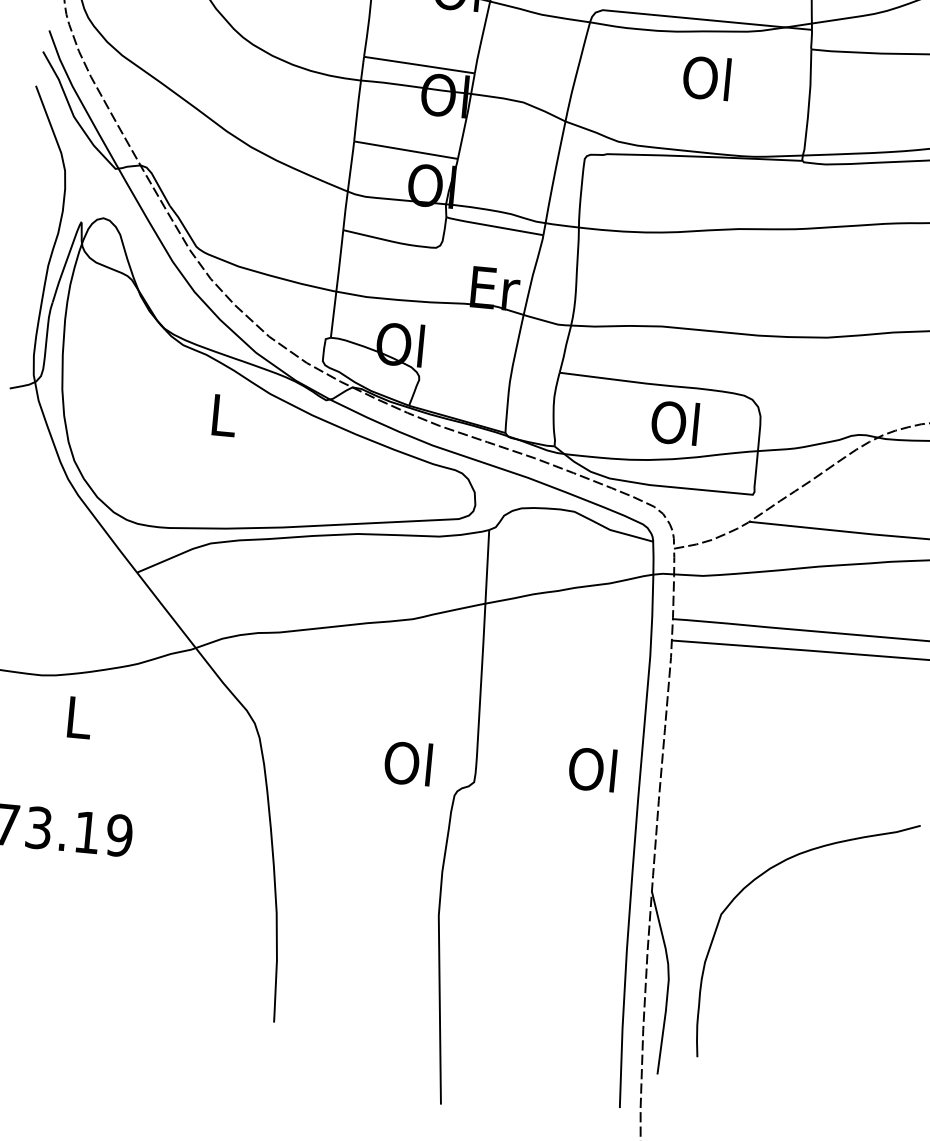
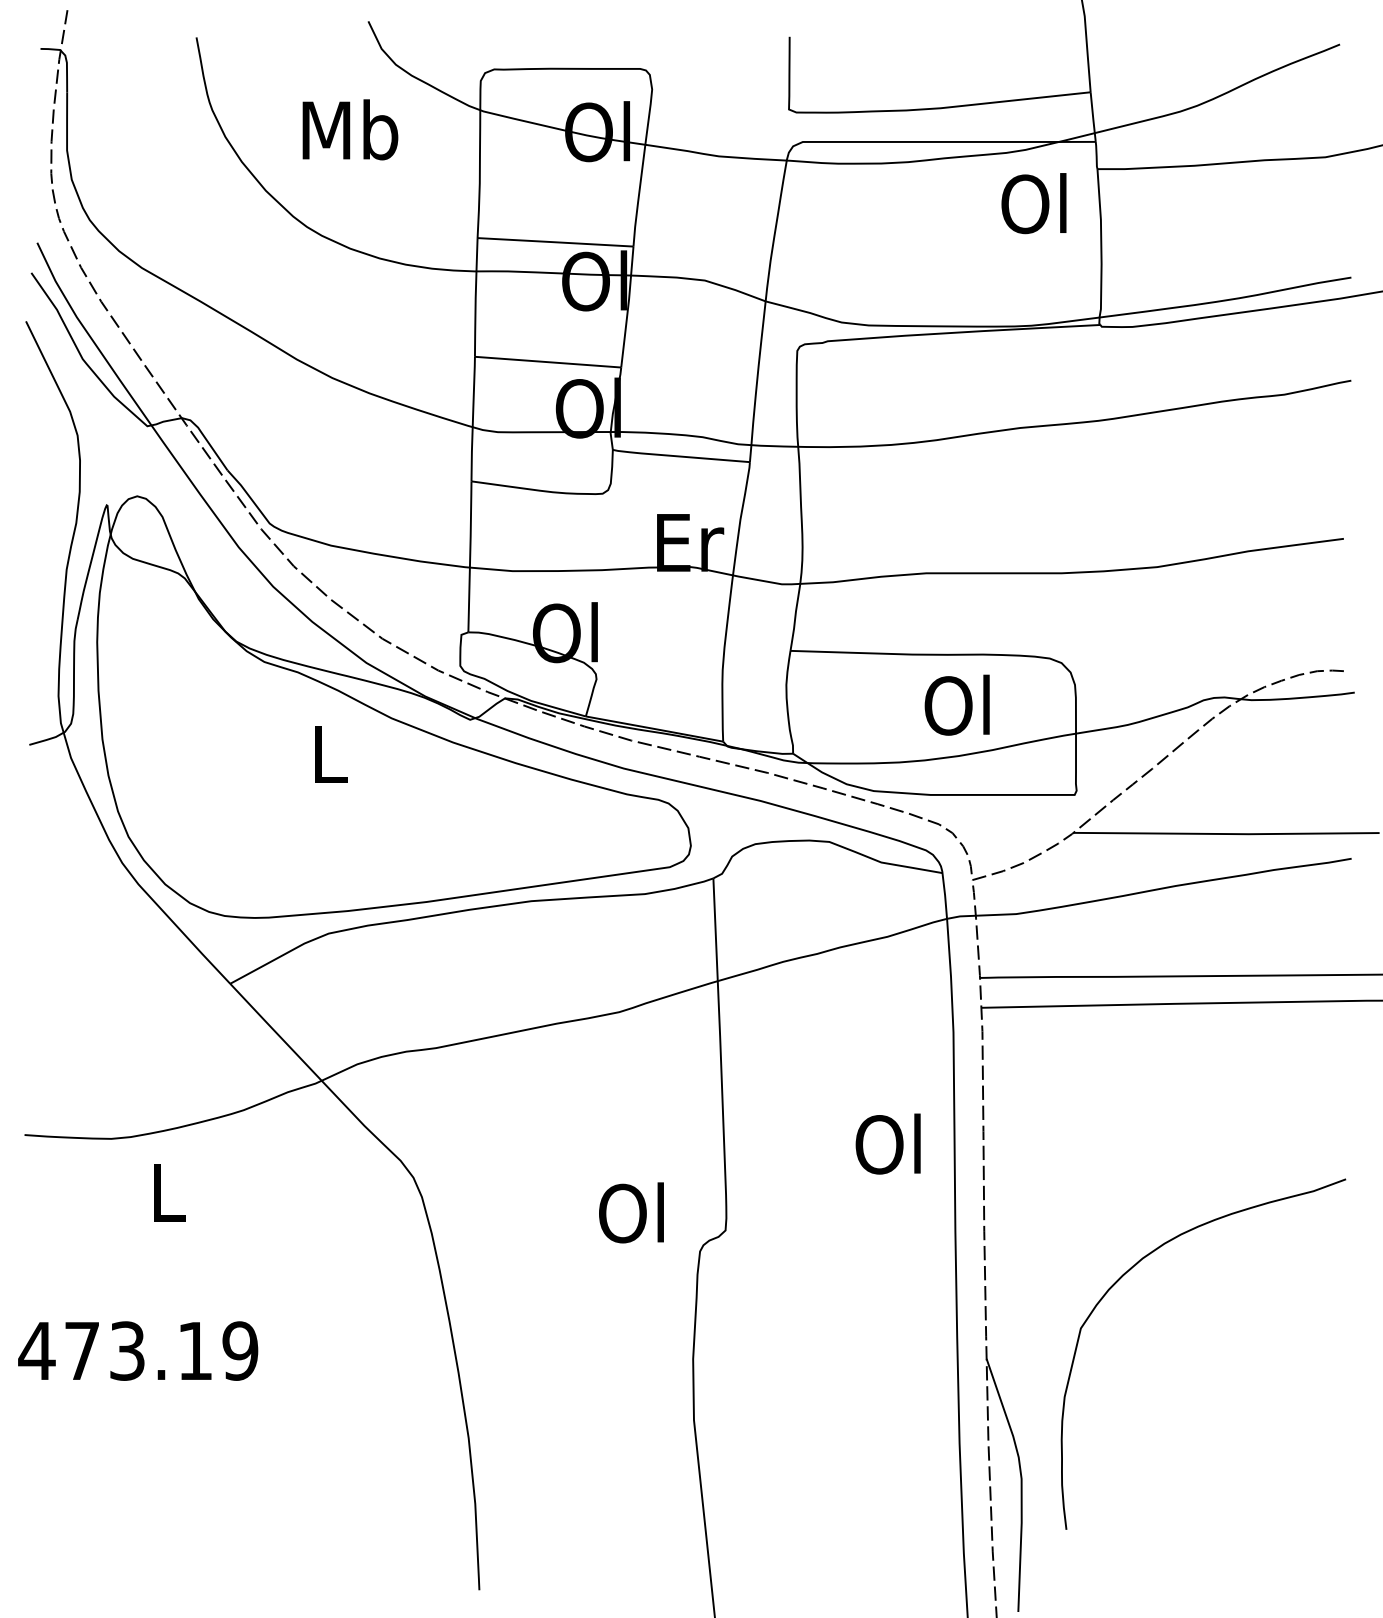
text: (706, 77) -> (1033, 203), moved
text: (592, 768) -> (887, 1143), moved
curve: (759, 877) -> (1129, 1271), moved

